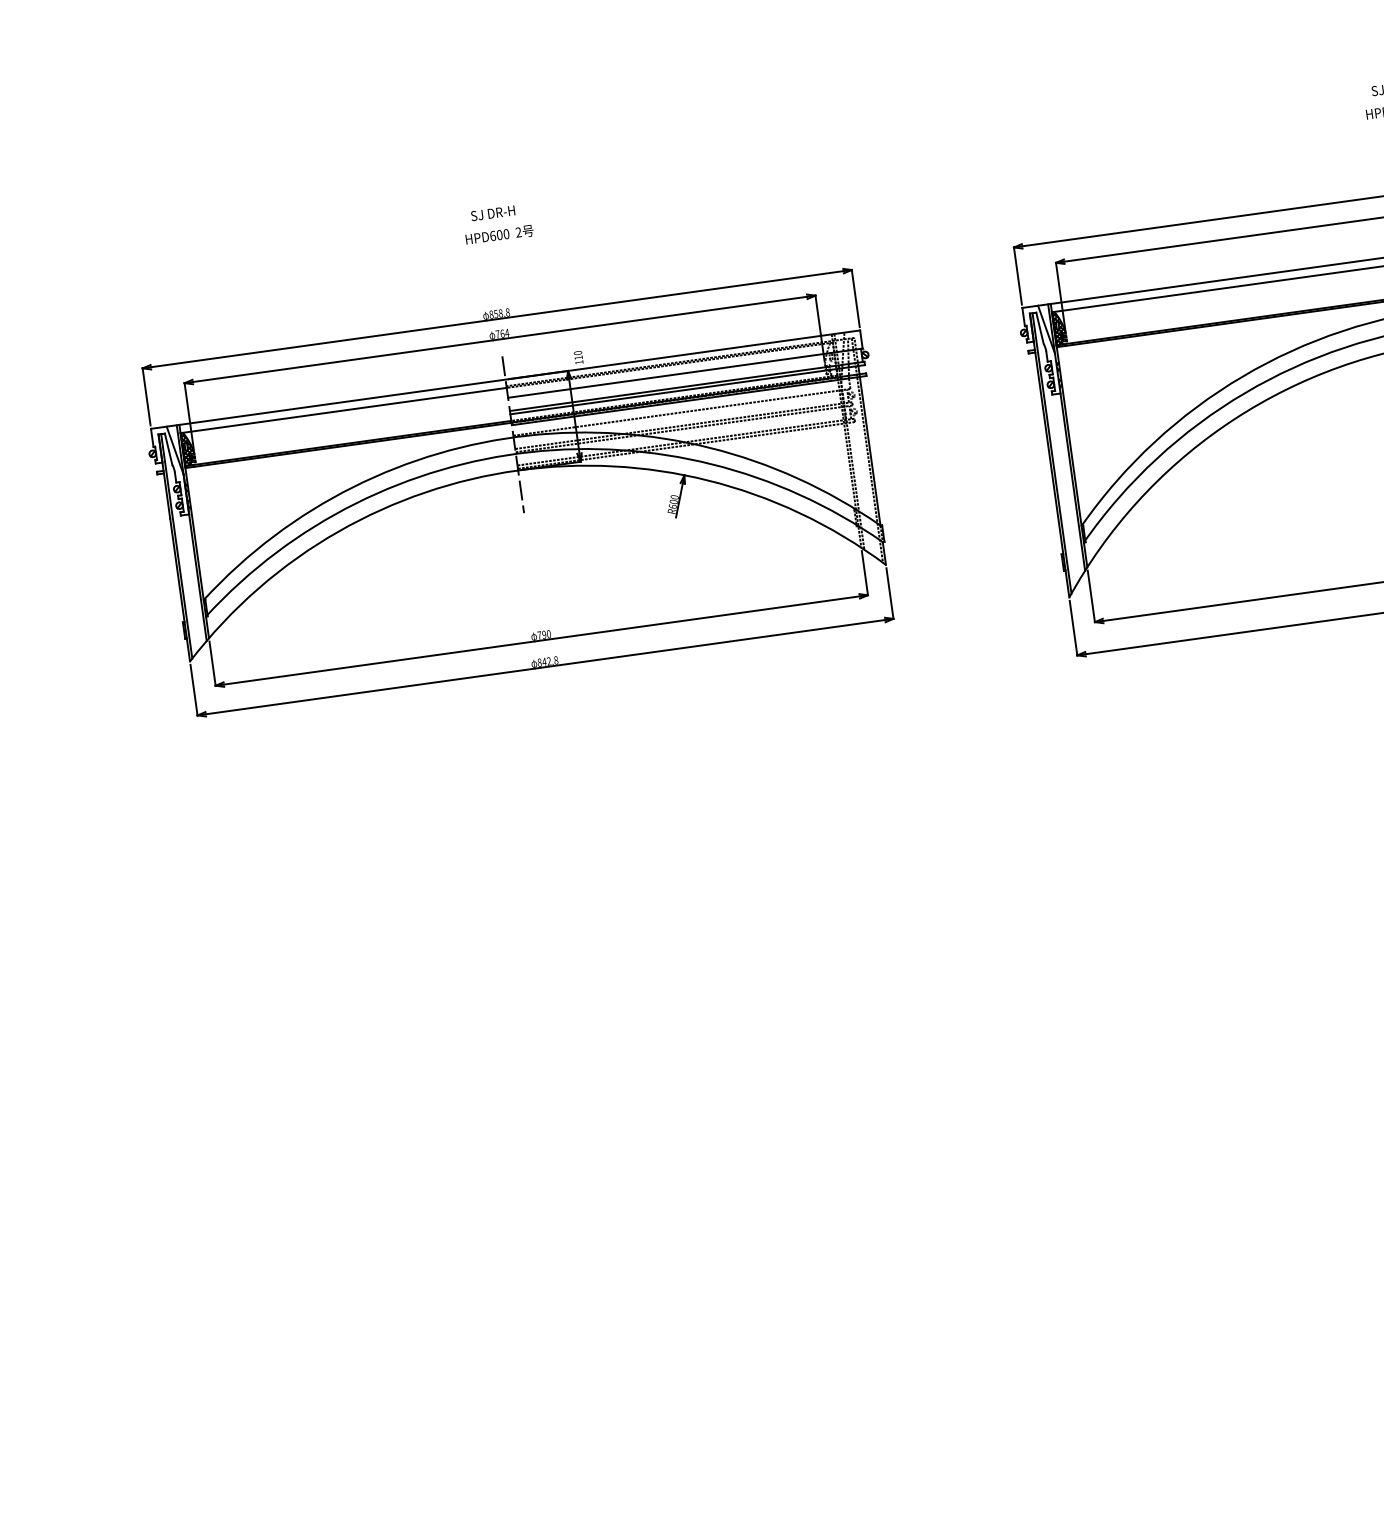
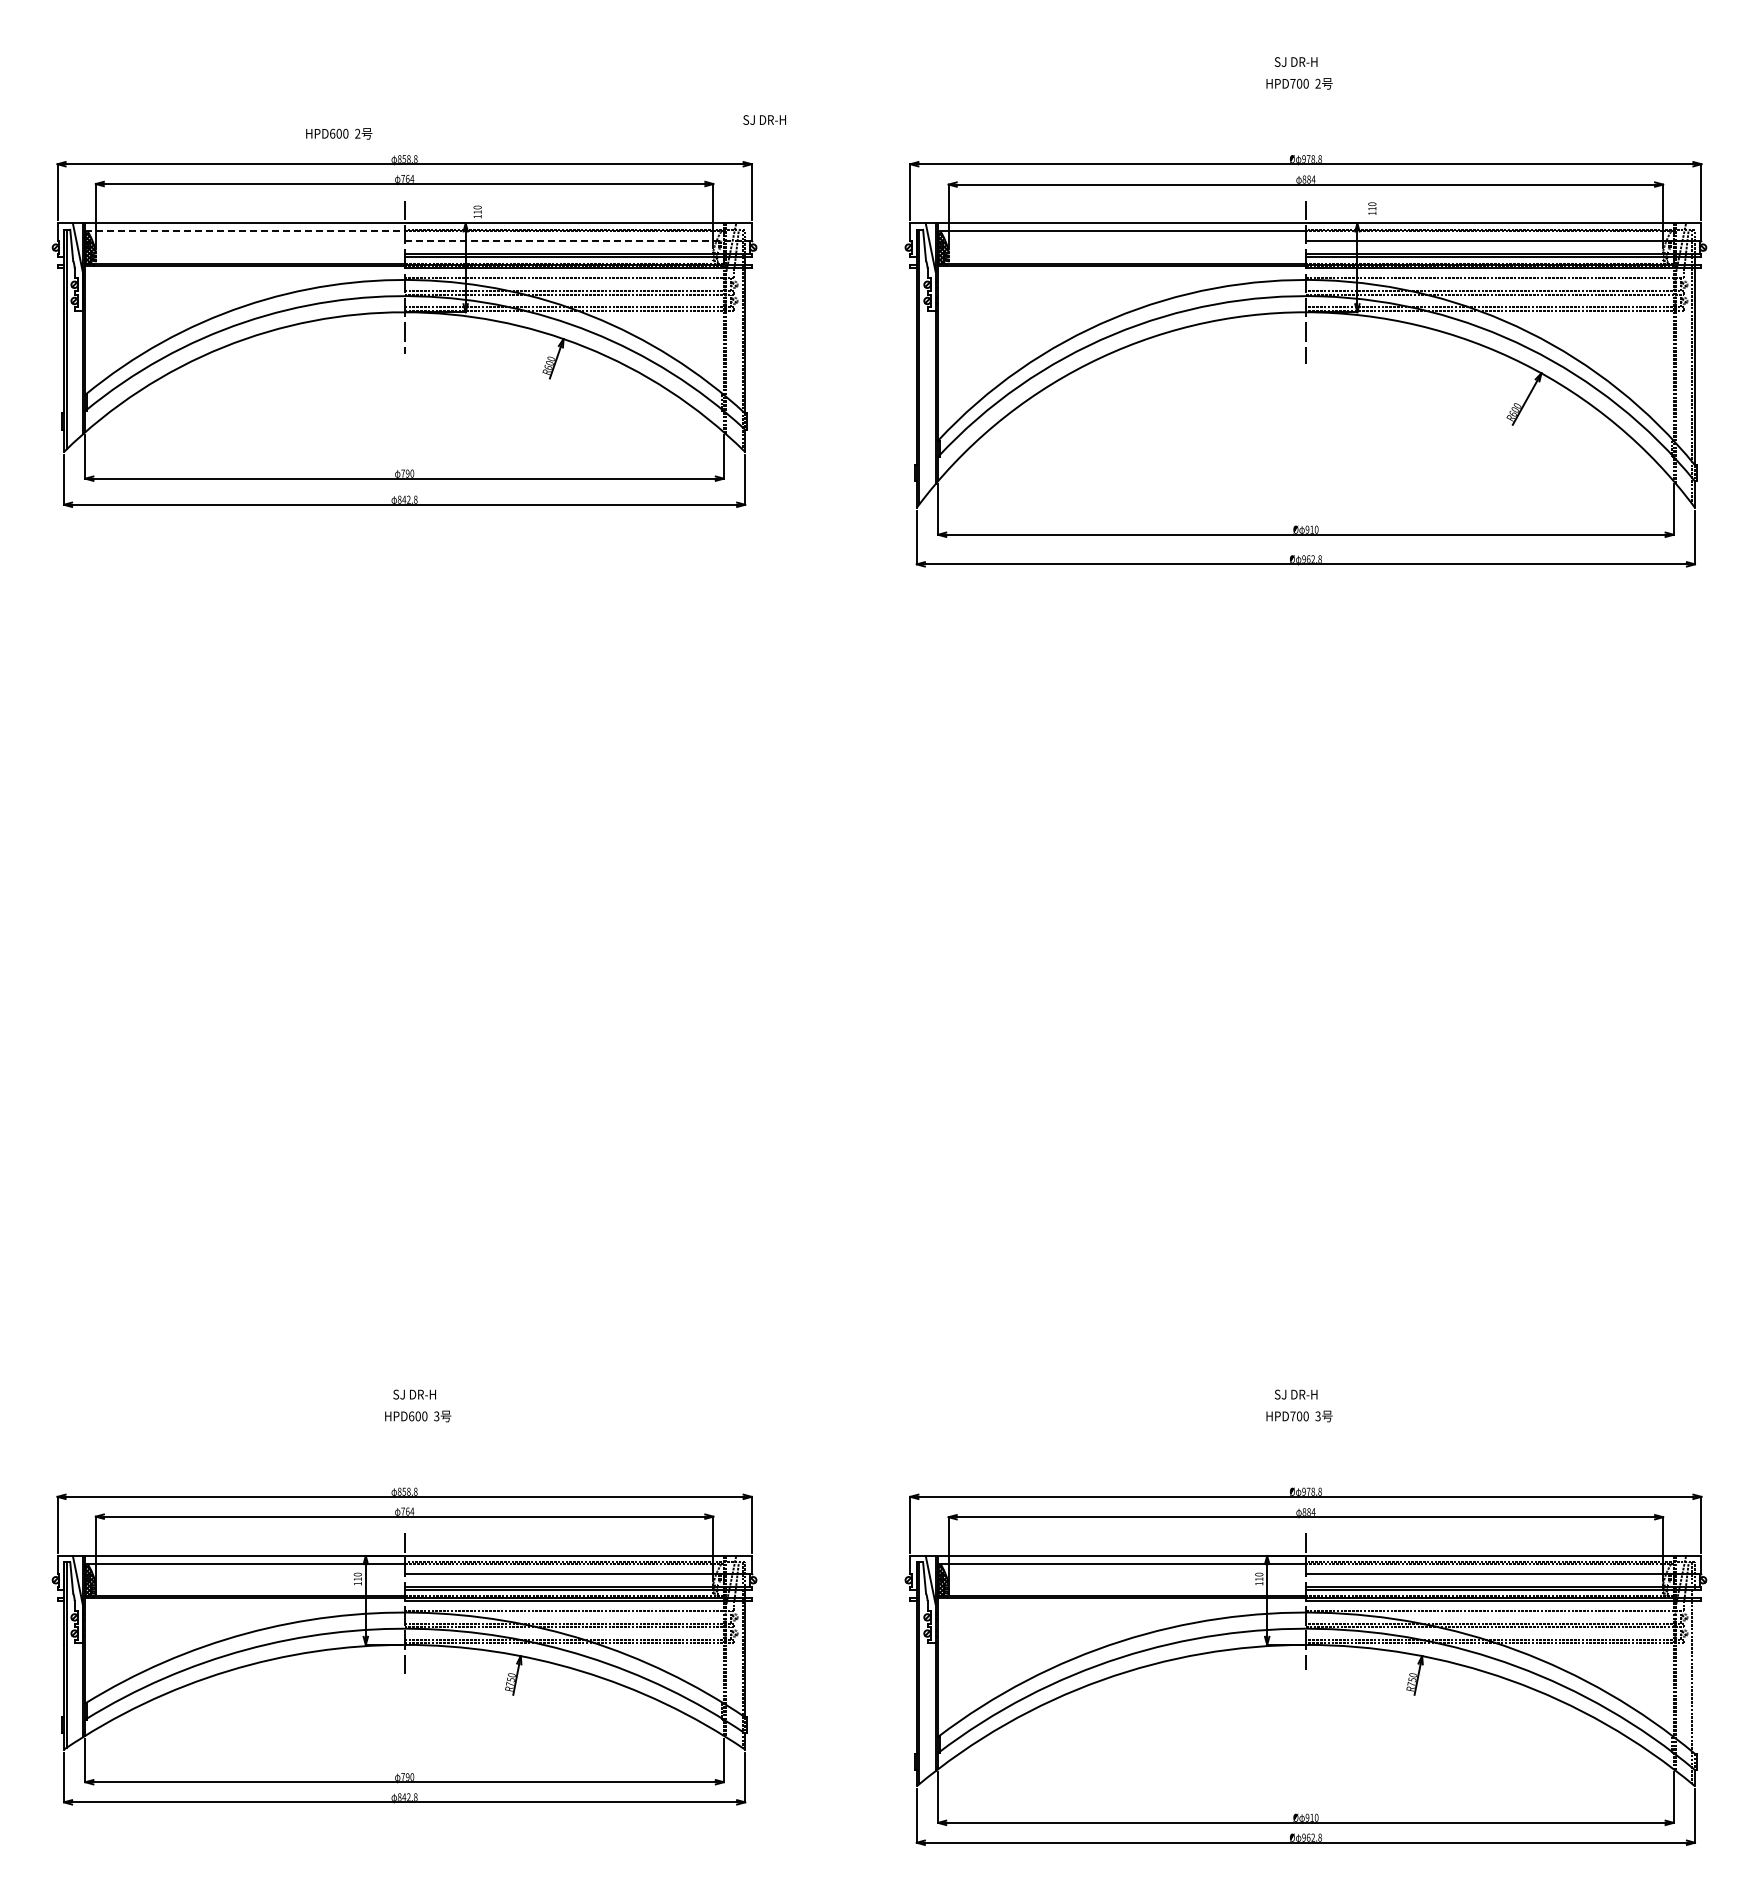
text: (492, 212) -> (764, 119), moved
text: (499, 234) -> (339, 133), moved
line: (685, 373) -> (578, 241), solid -> dashed
line: (343, 410) -> (244, 231), solid -> dashed

